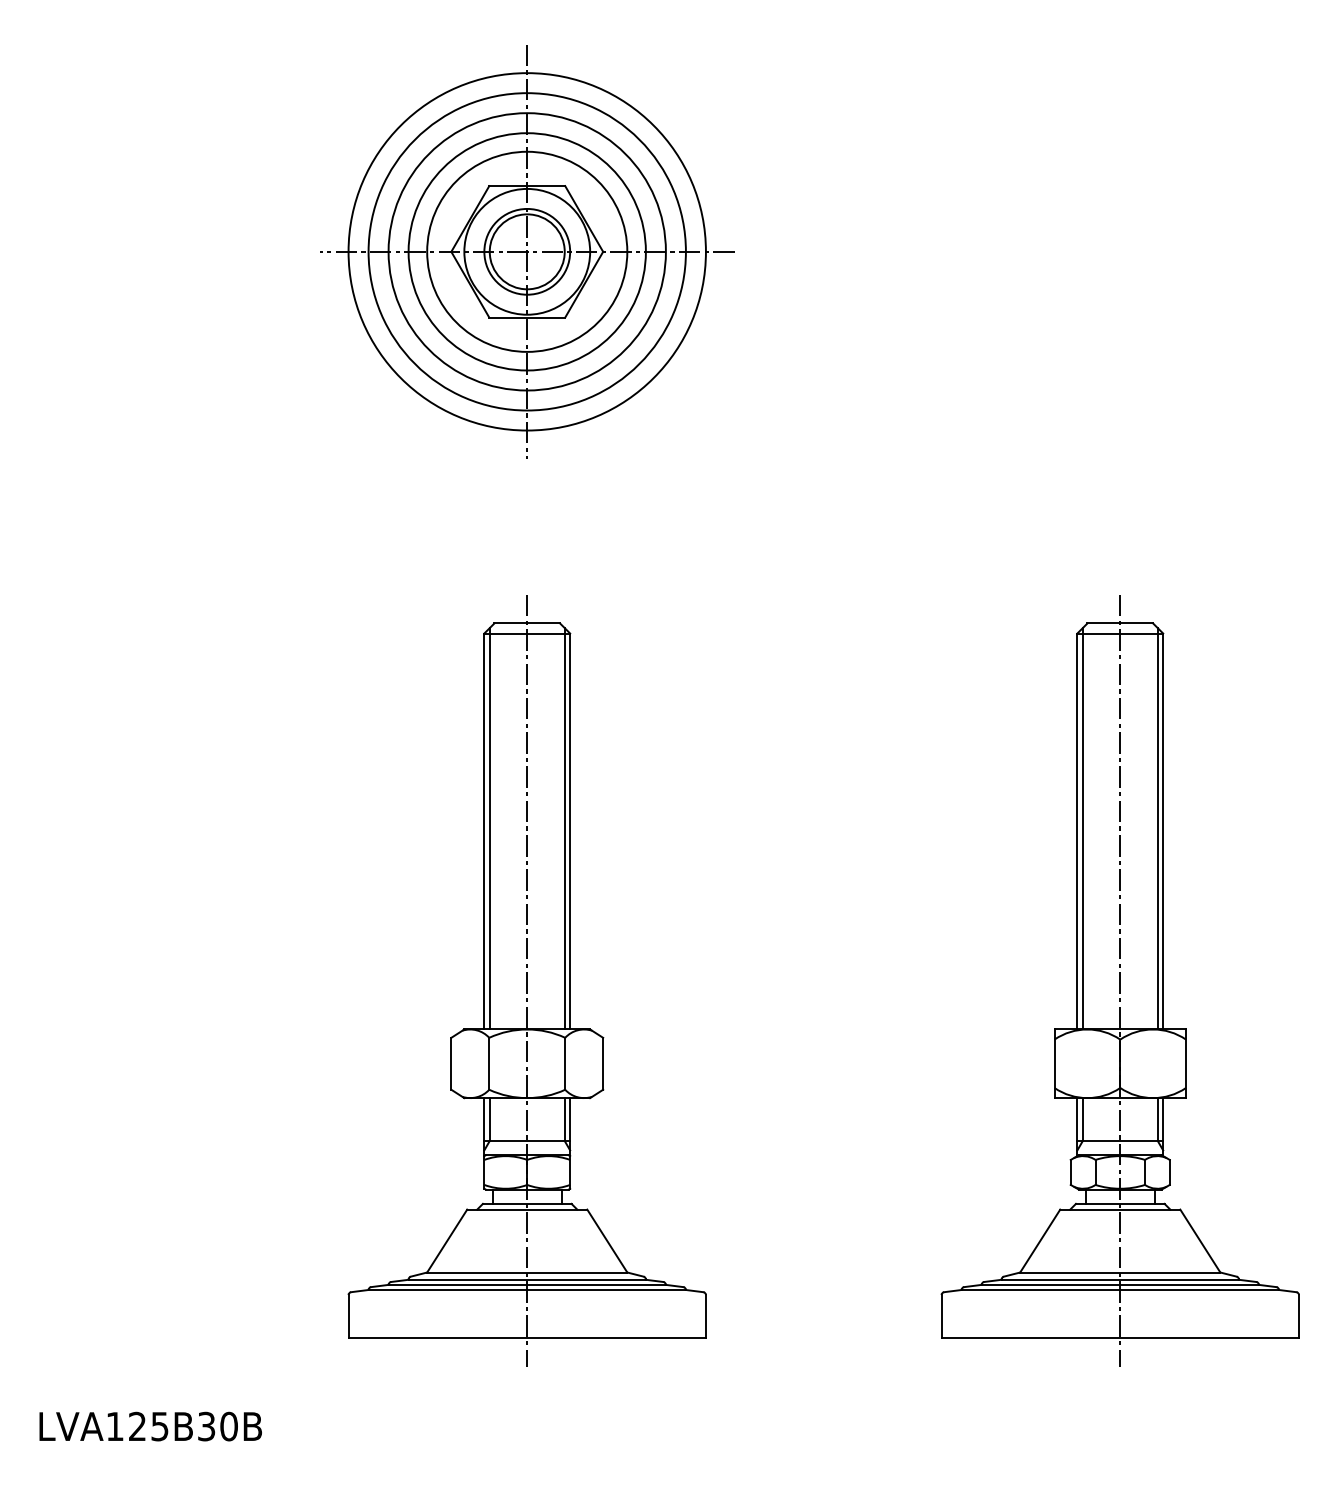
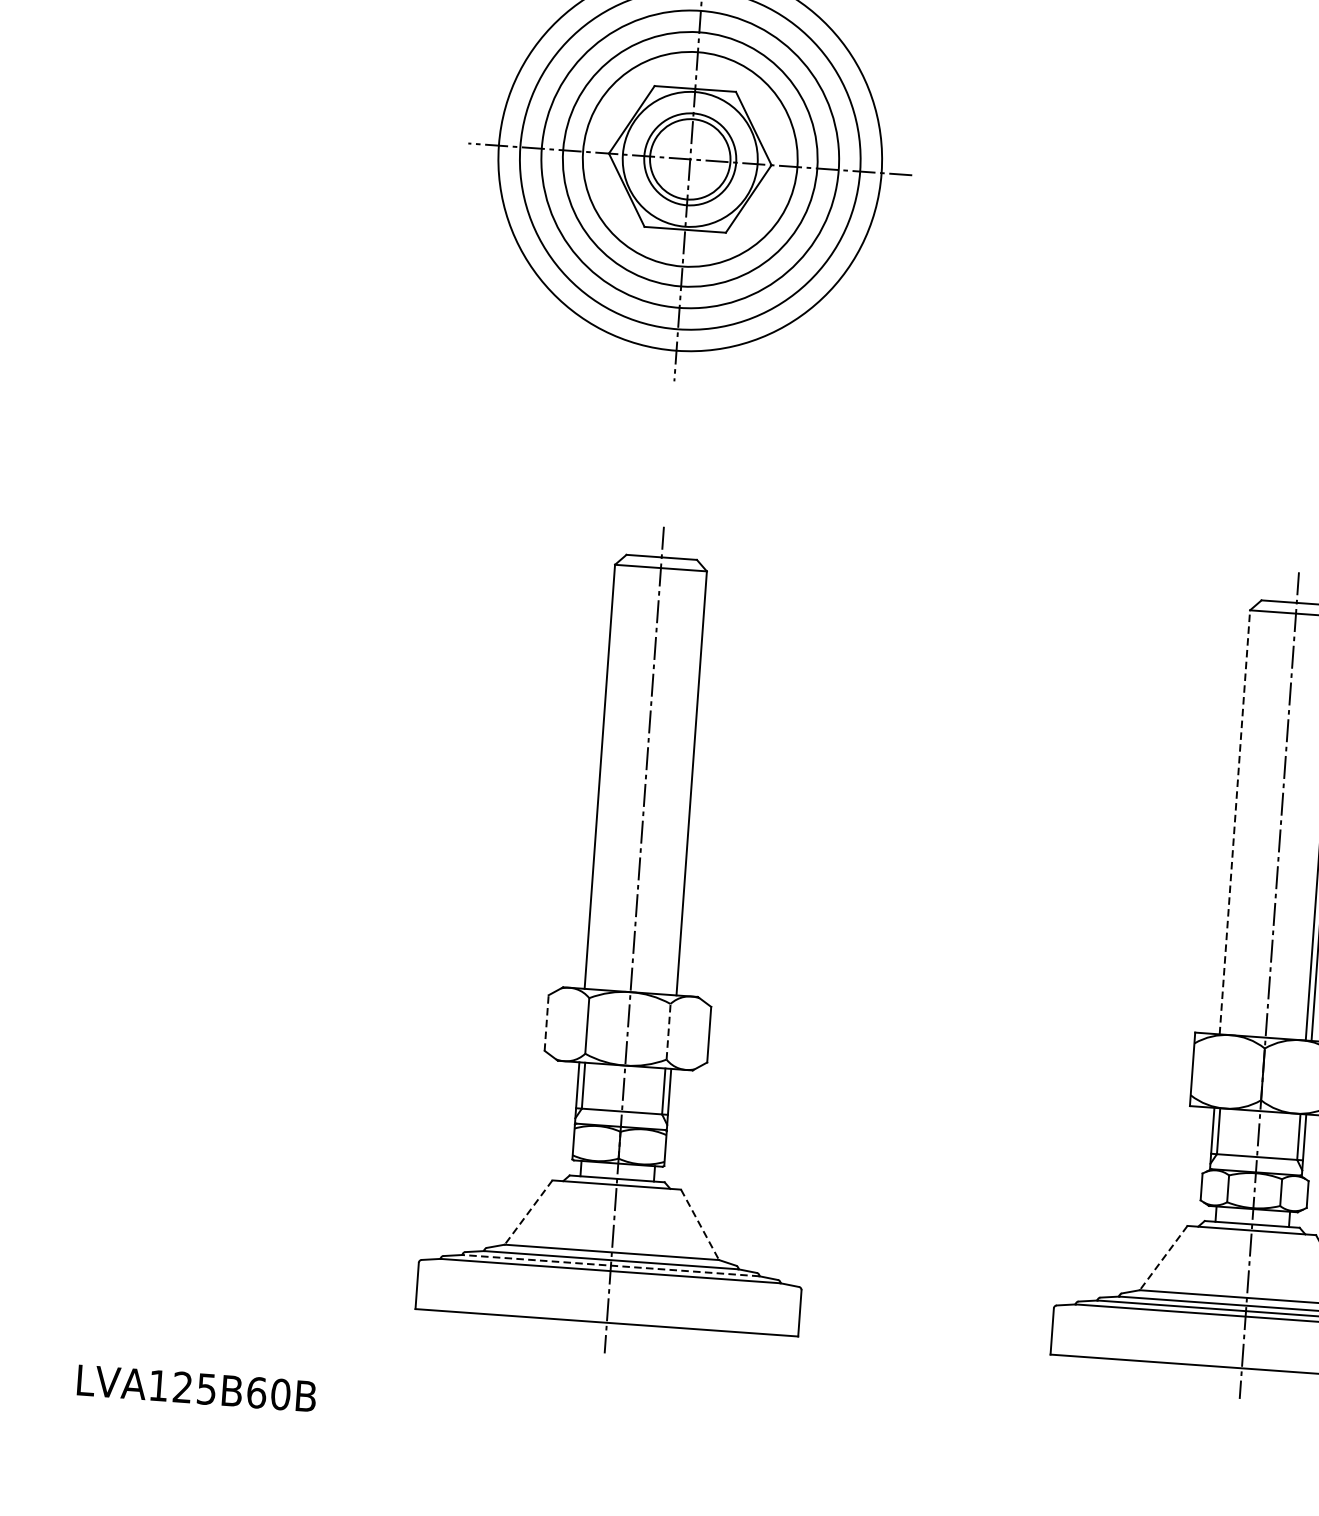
line: (489, 828) -> (605, 774), removed
line: (564, 828) -> (685, 779), removed
line: (1082, 828) -> (1240, 819), removed
line: (1077, 831) -> (1234, 822), solid -> dashed
line: (451, 1063) -> (546, 1022), solid -> dashed
line: (565, 1063) -> (668, 1031), solid -> dashed
line: (446, 1241) -> (527, 1212), solid -> dashed
line: (607, 1241) -> (700, 1225), solid -> dashed
line: (1039, 1241) -> (1162, 1258), solid -> dashed
line: (527, 1284) -> (611, 1265), solid -> dashed
text: (206, 1426) -> (256, 1392), LVA125B30B -> LVA125B60B

